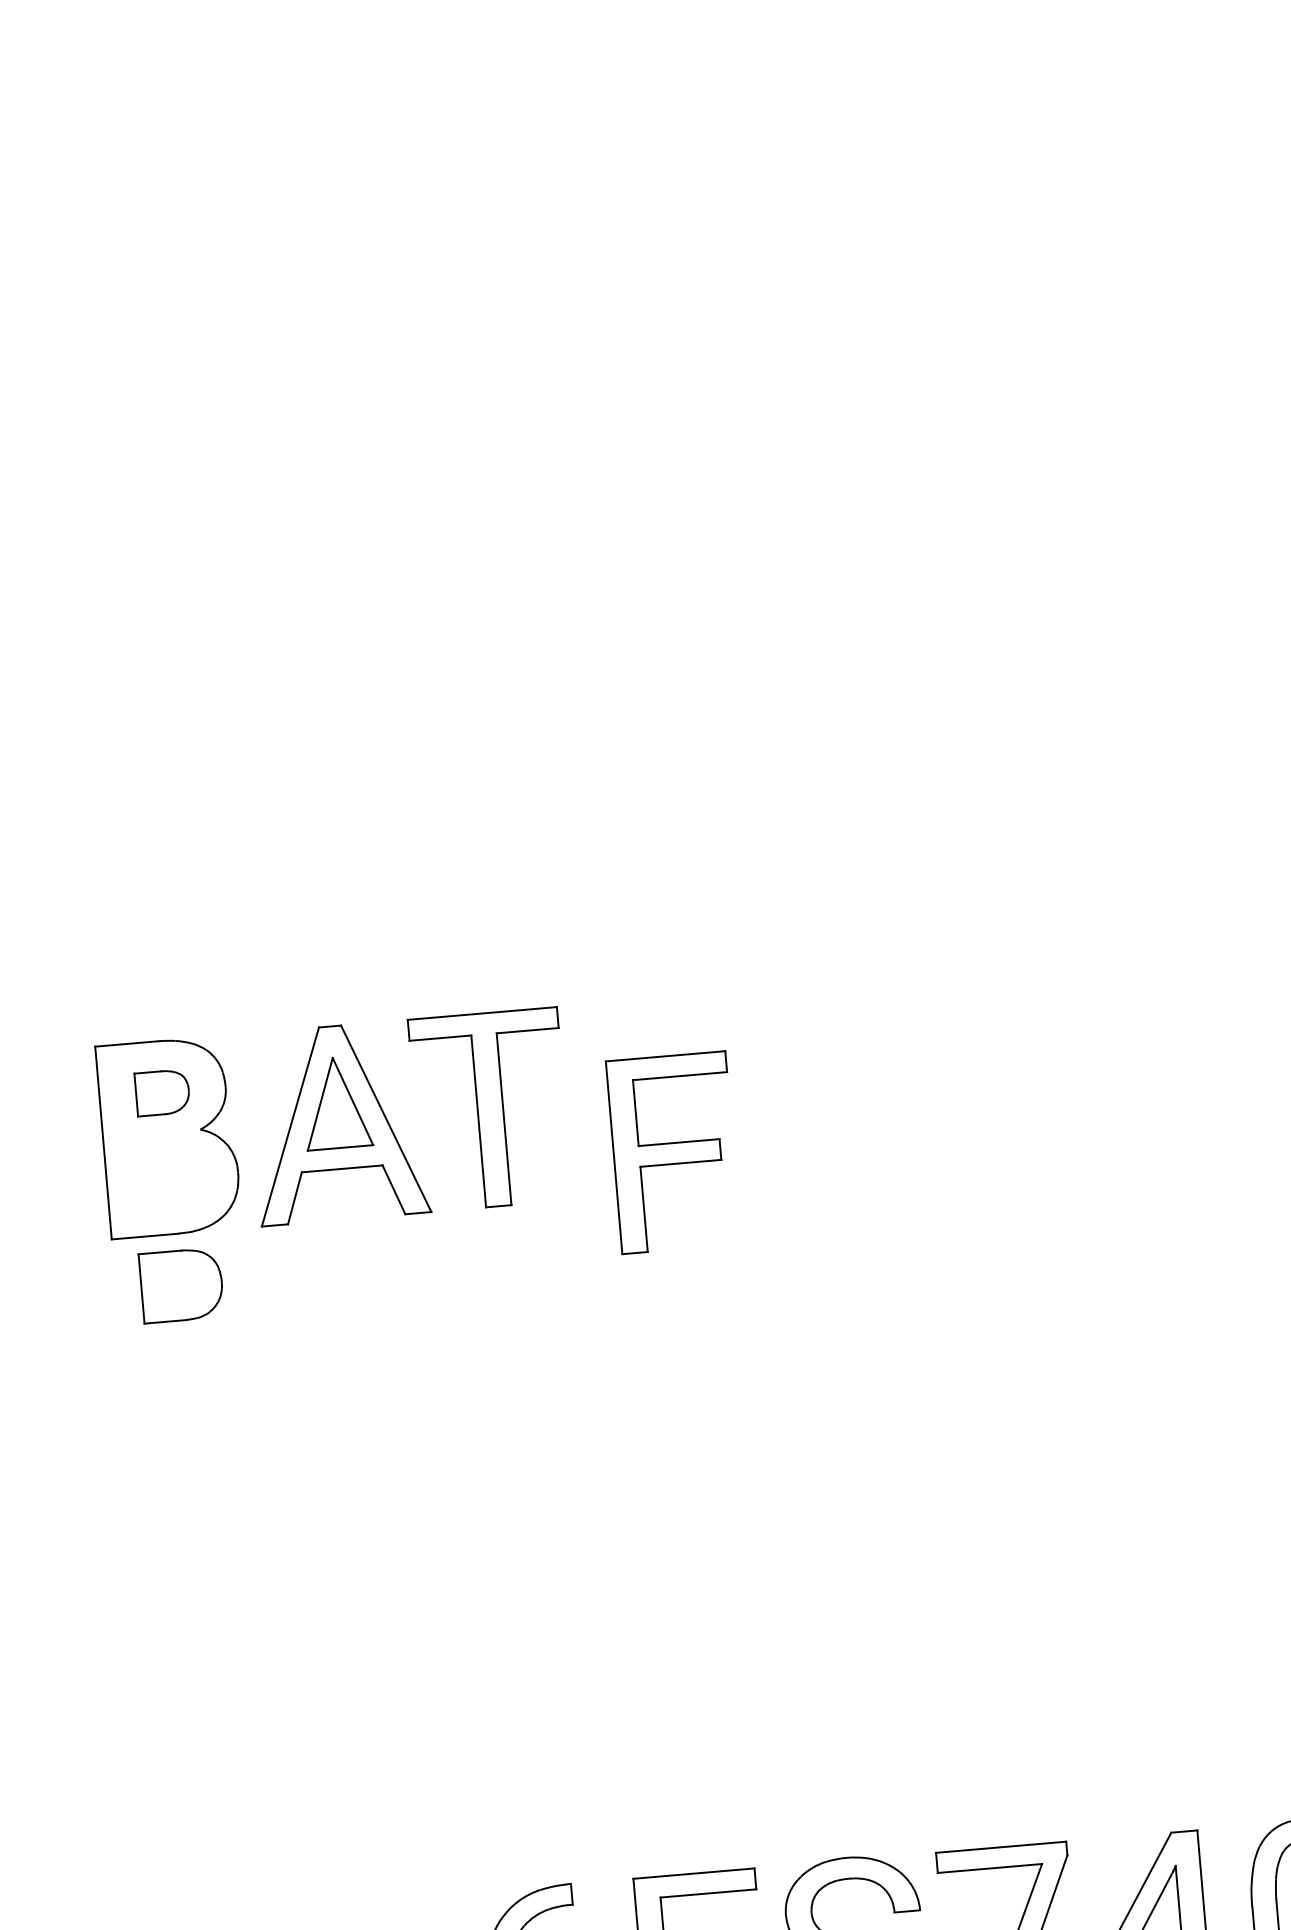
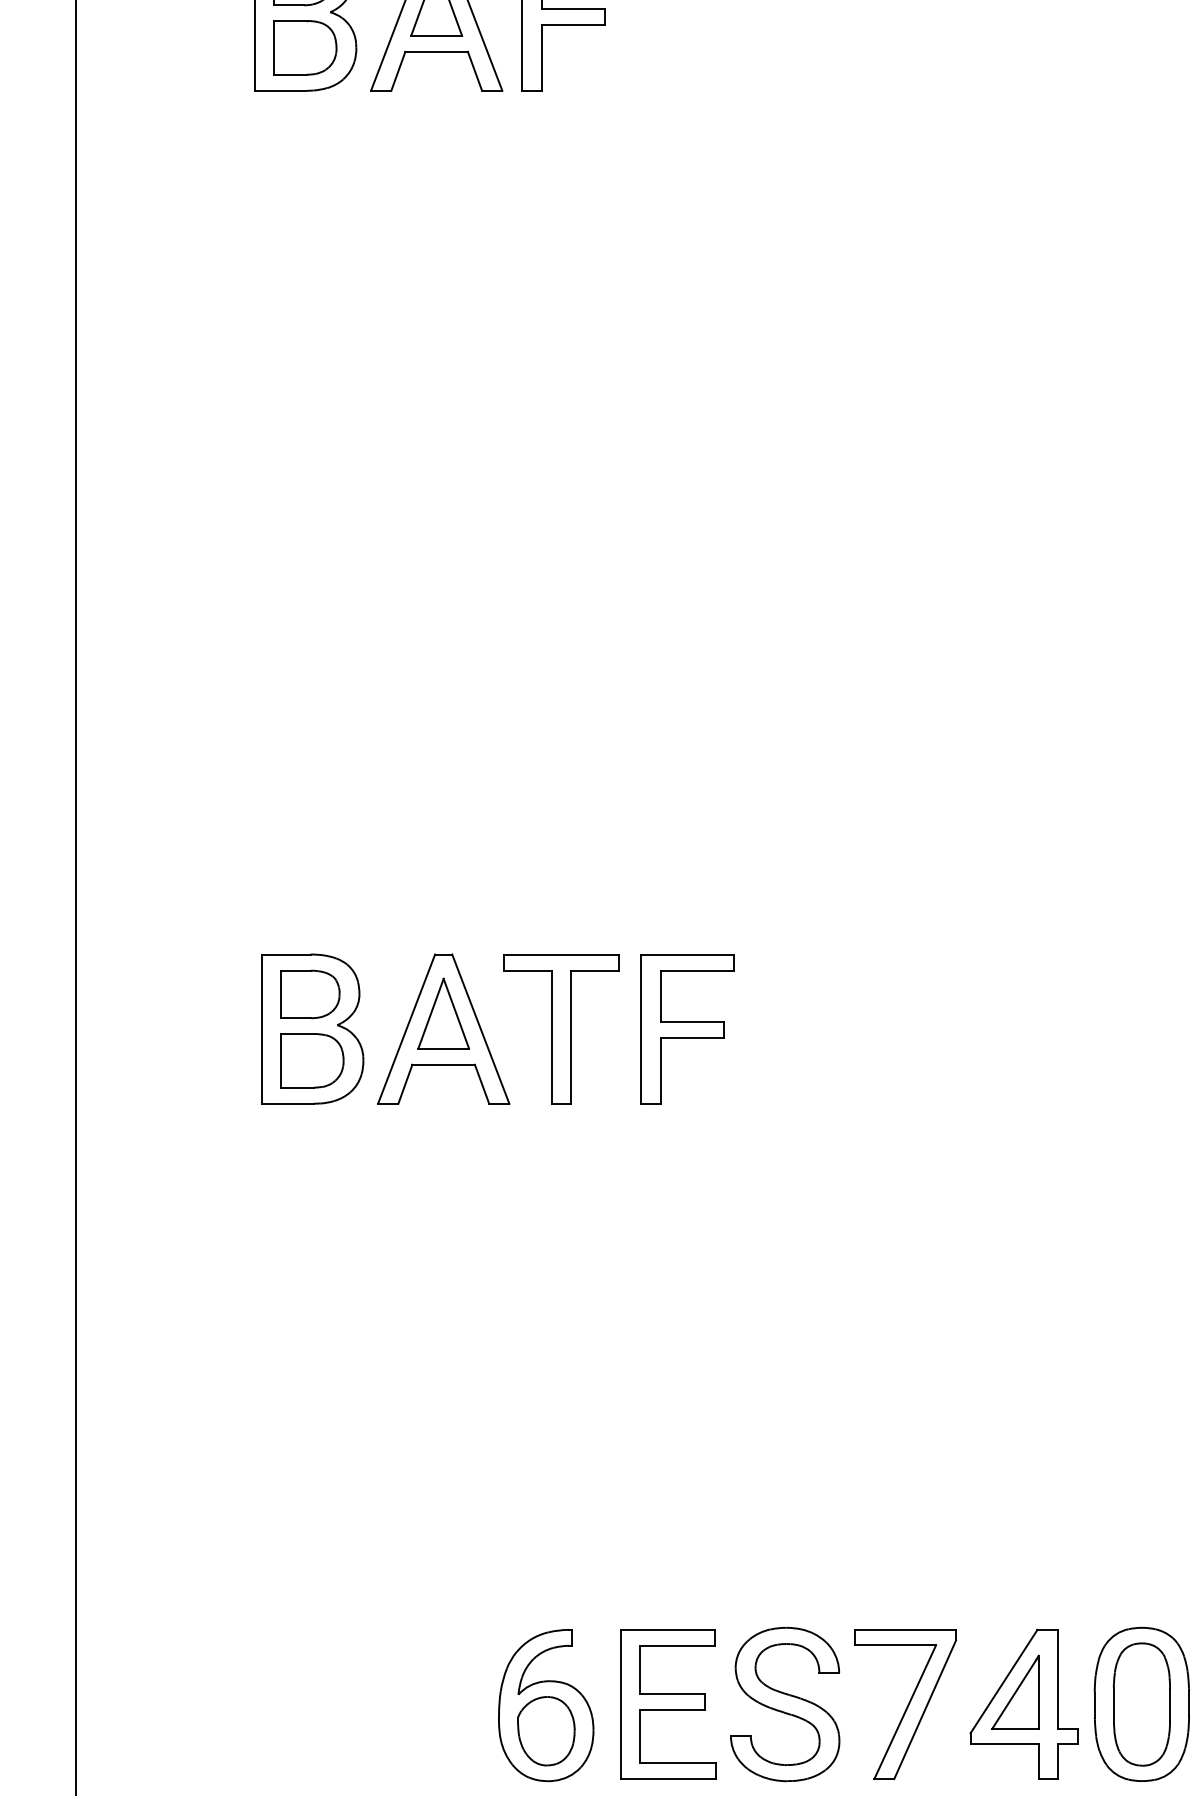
part: (162, 1092) -> (310, 994), size x1.43
part: (673, 1153) -> (687, 1029), moved
part: (181, 1285) -> (312, 1060), moved

